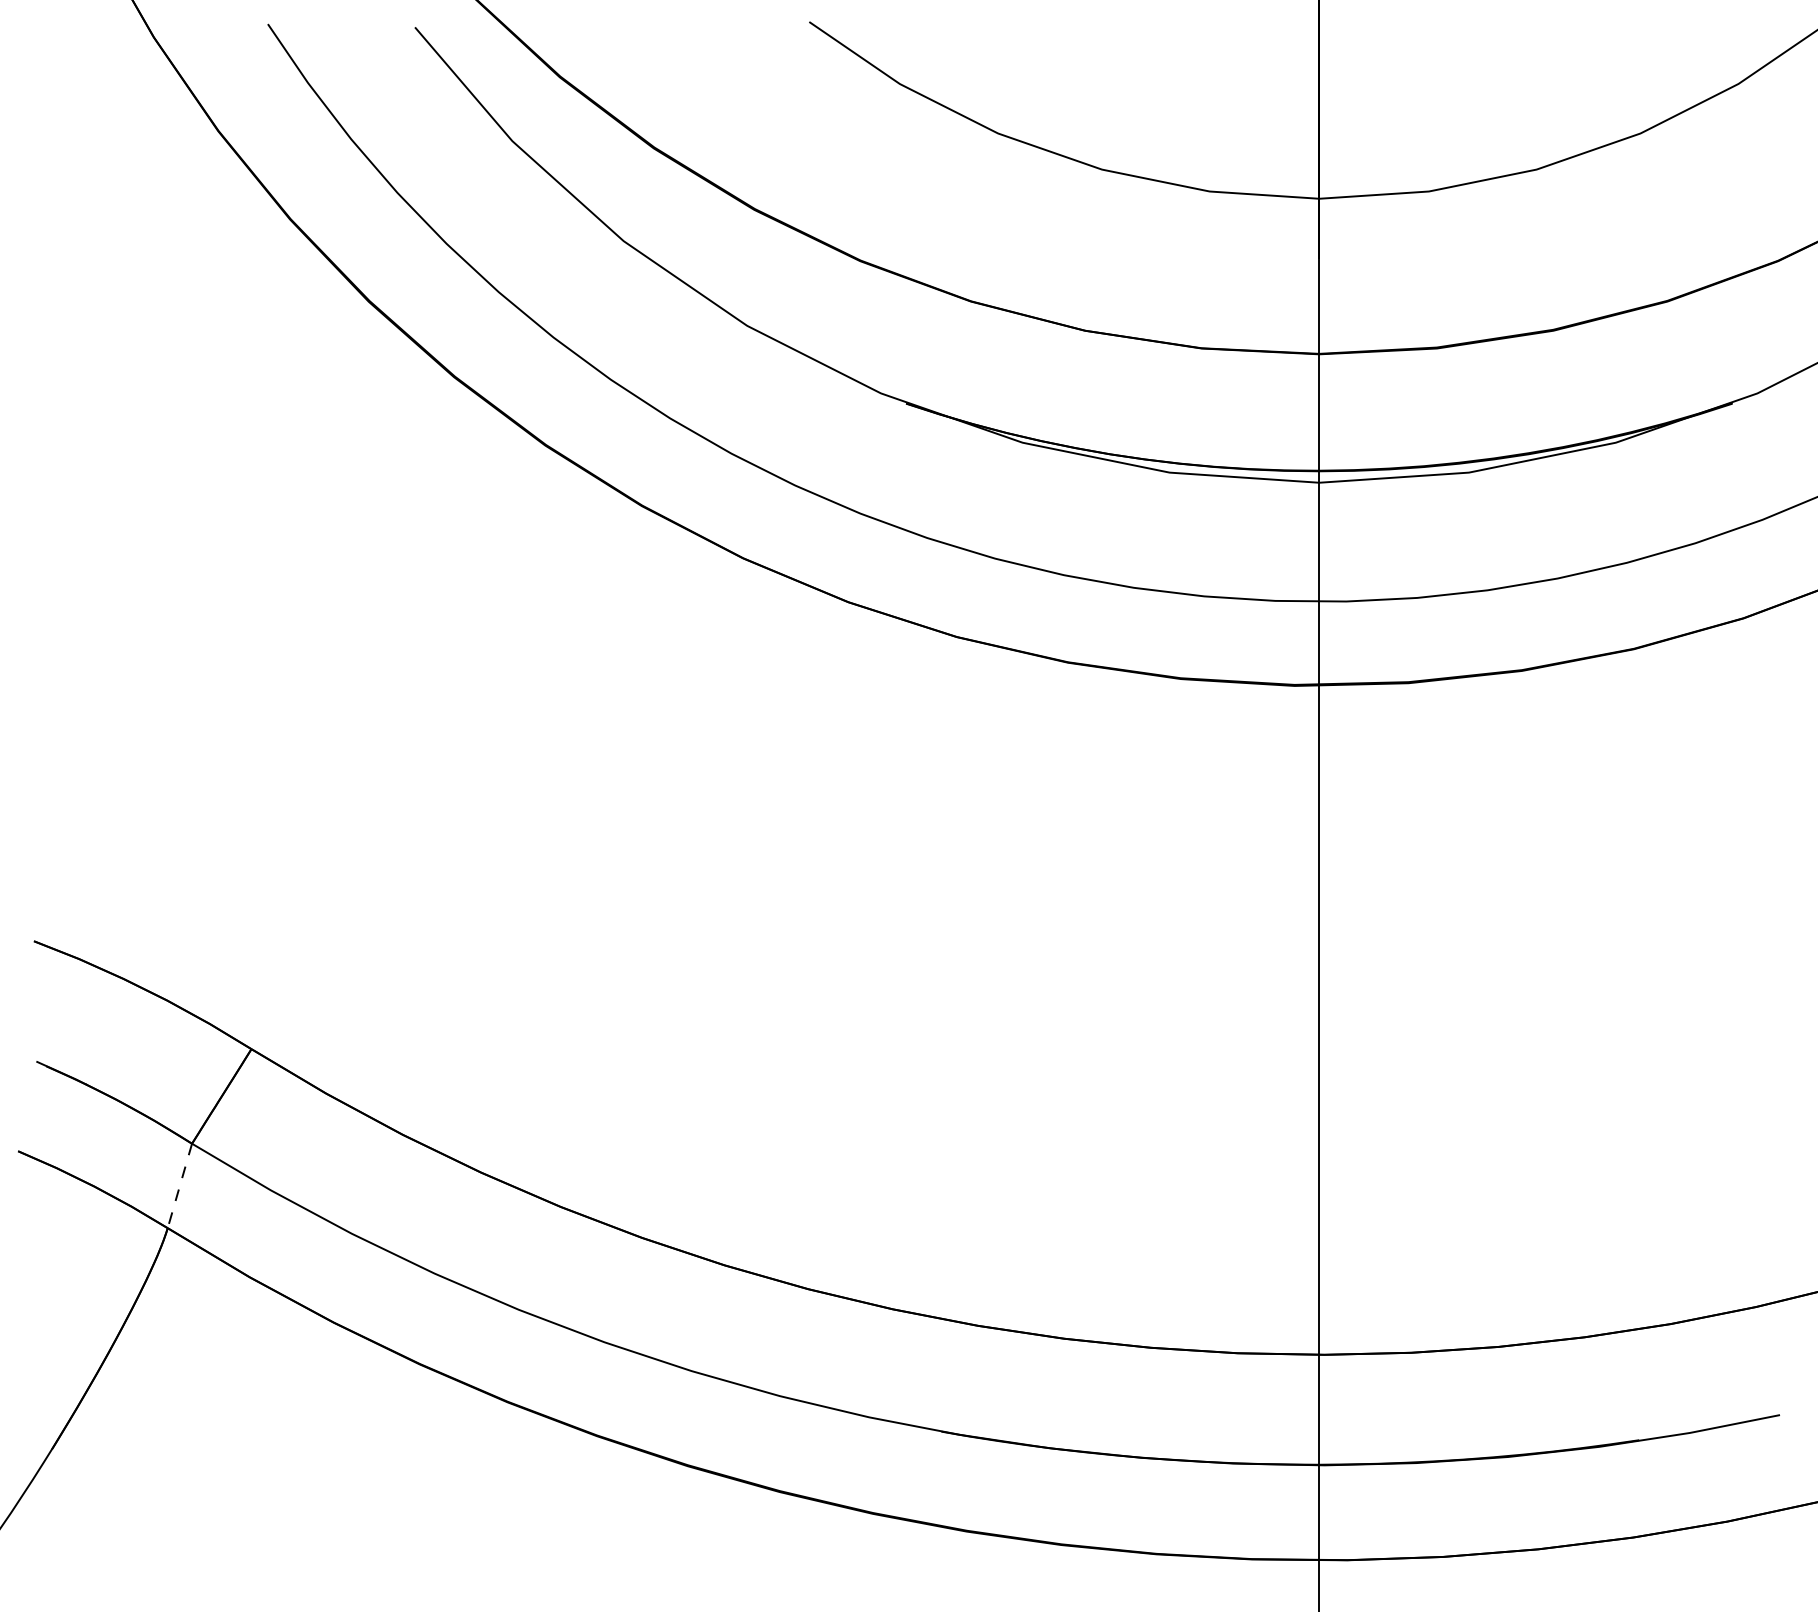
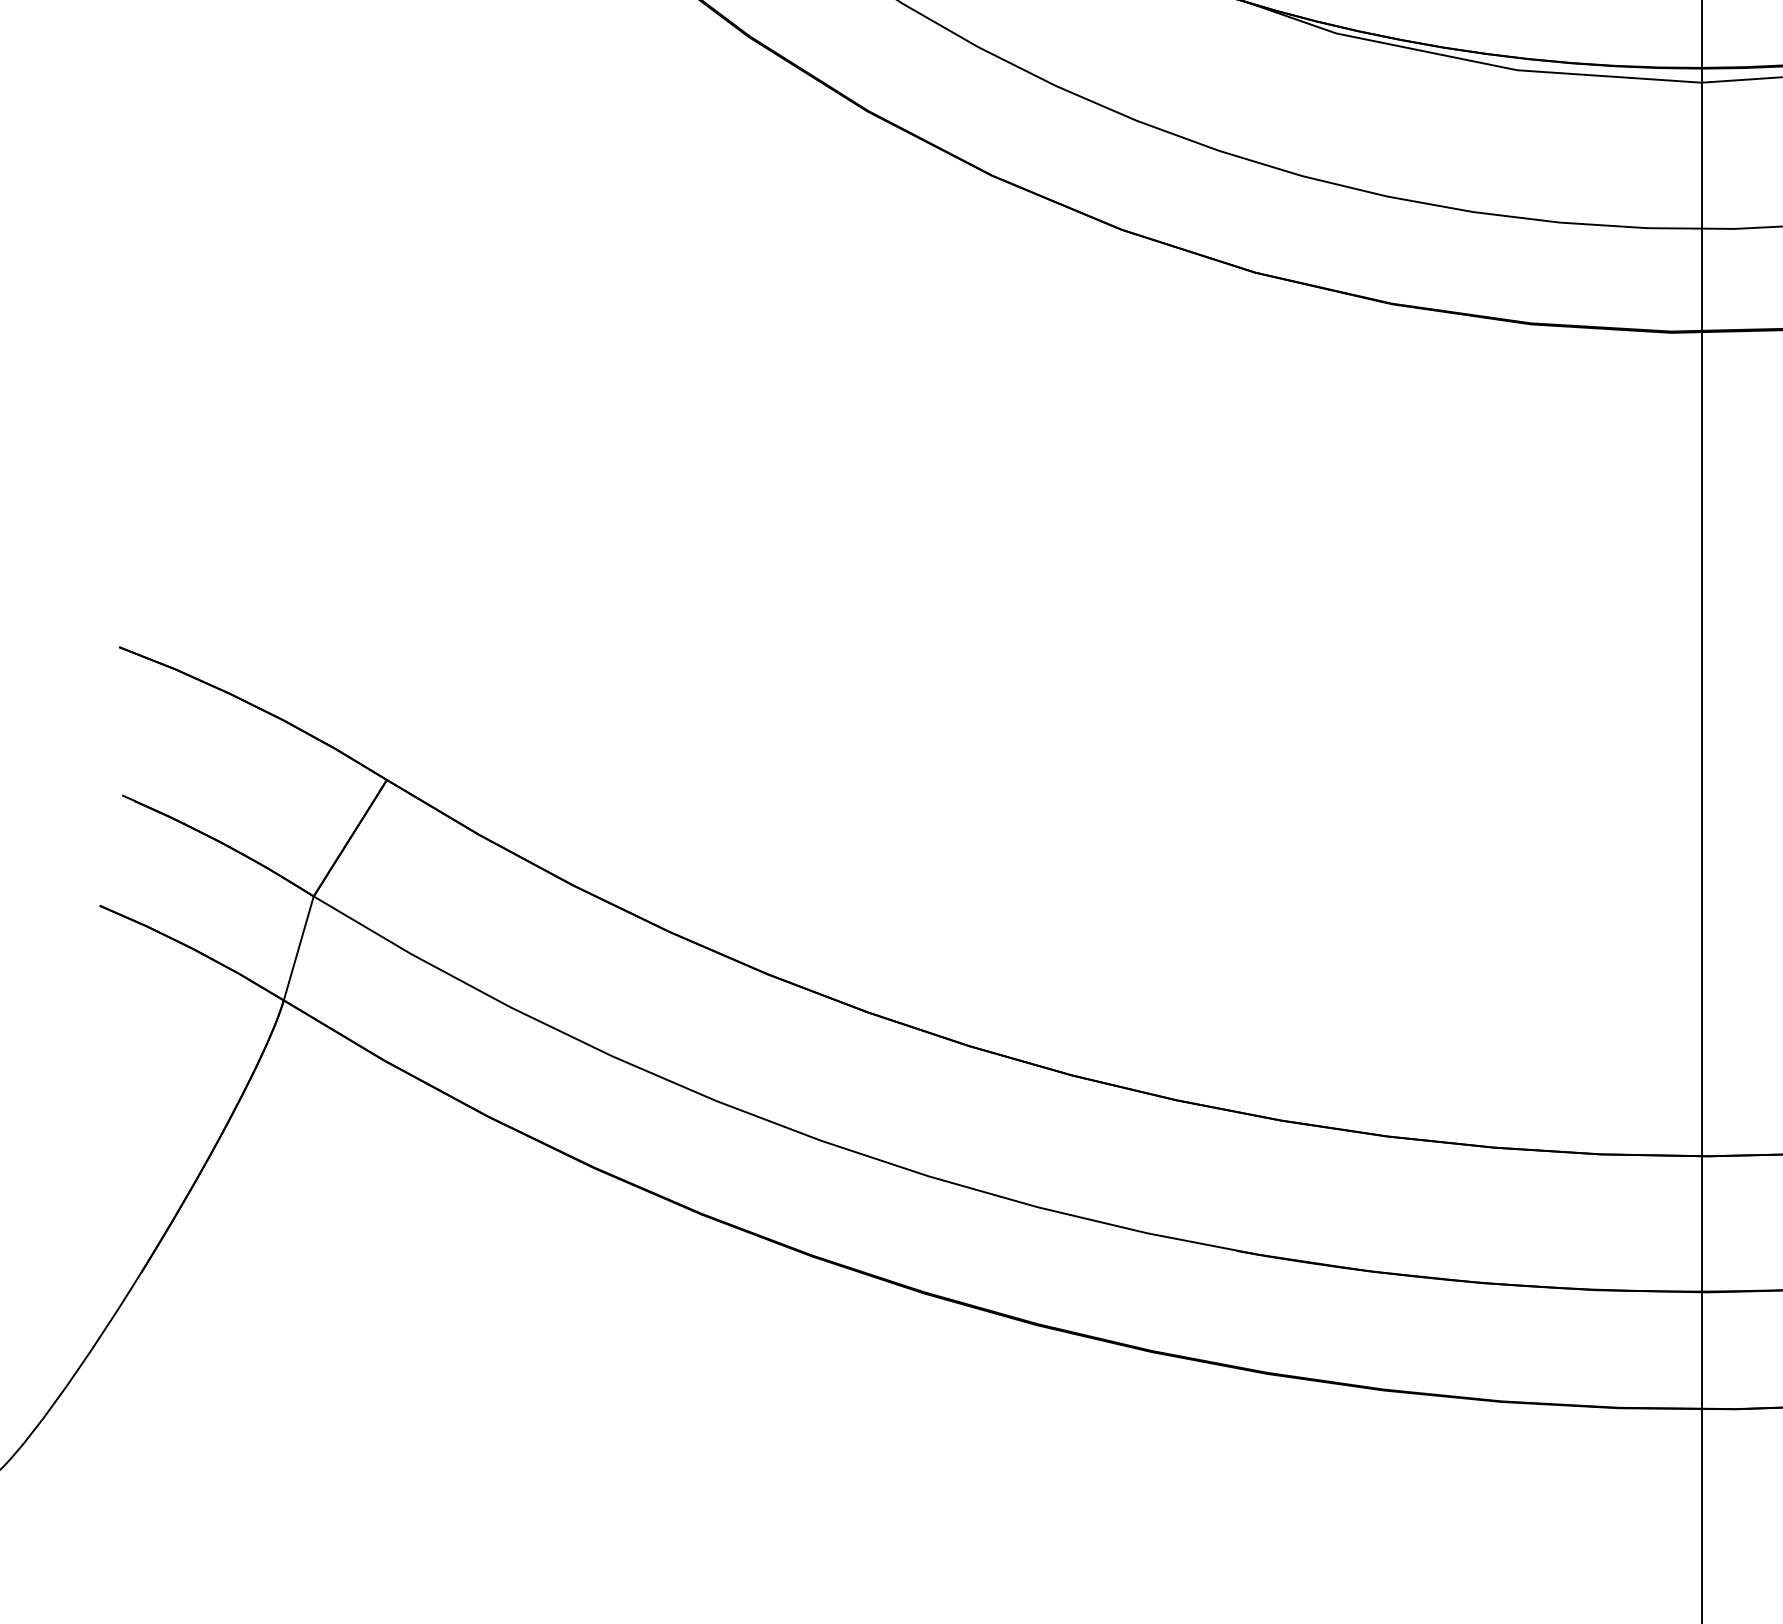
line: (179, 1185) -> (298, 947), dashed -> solid

